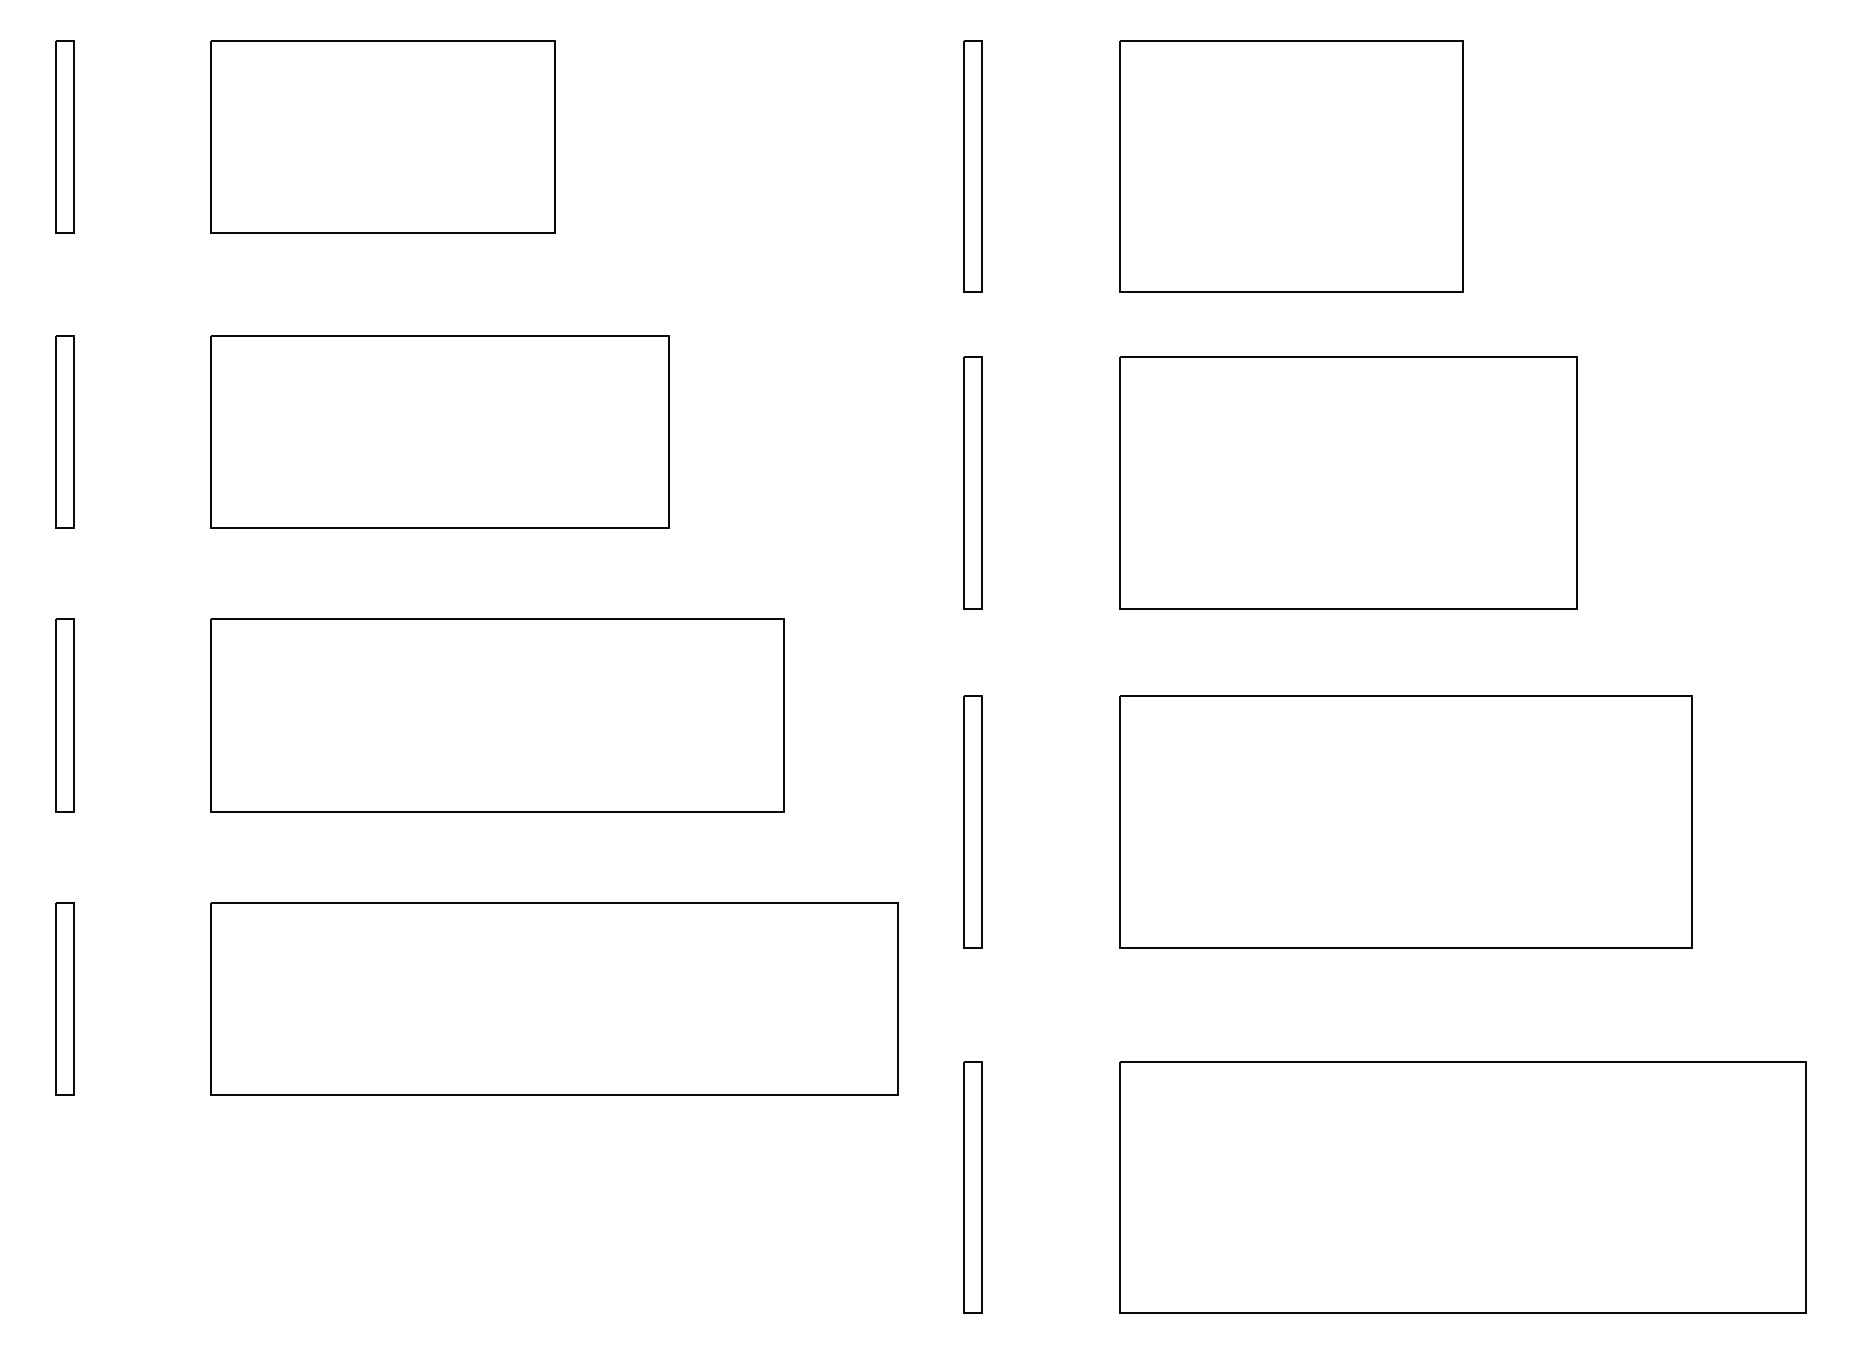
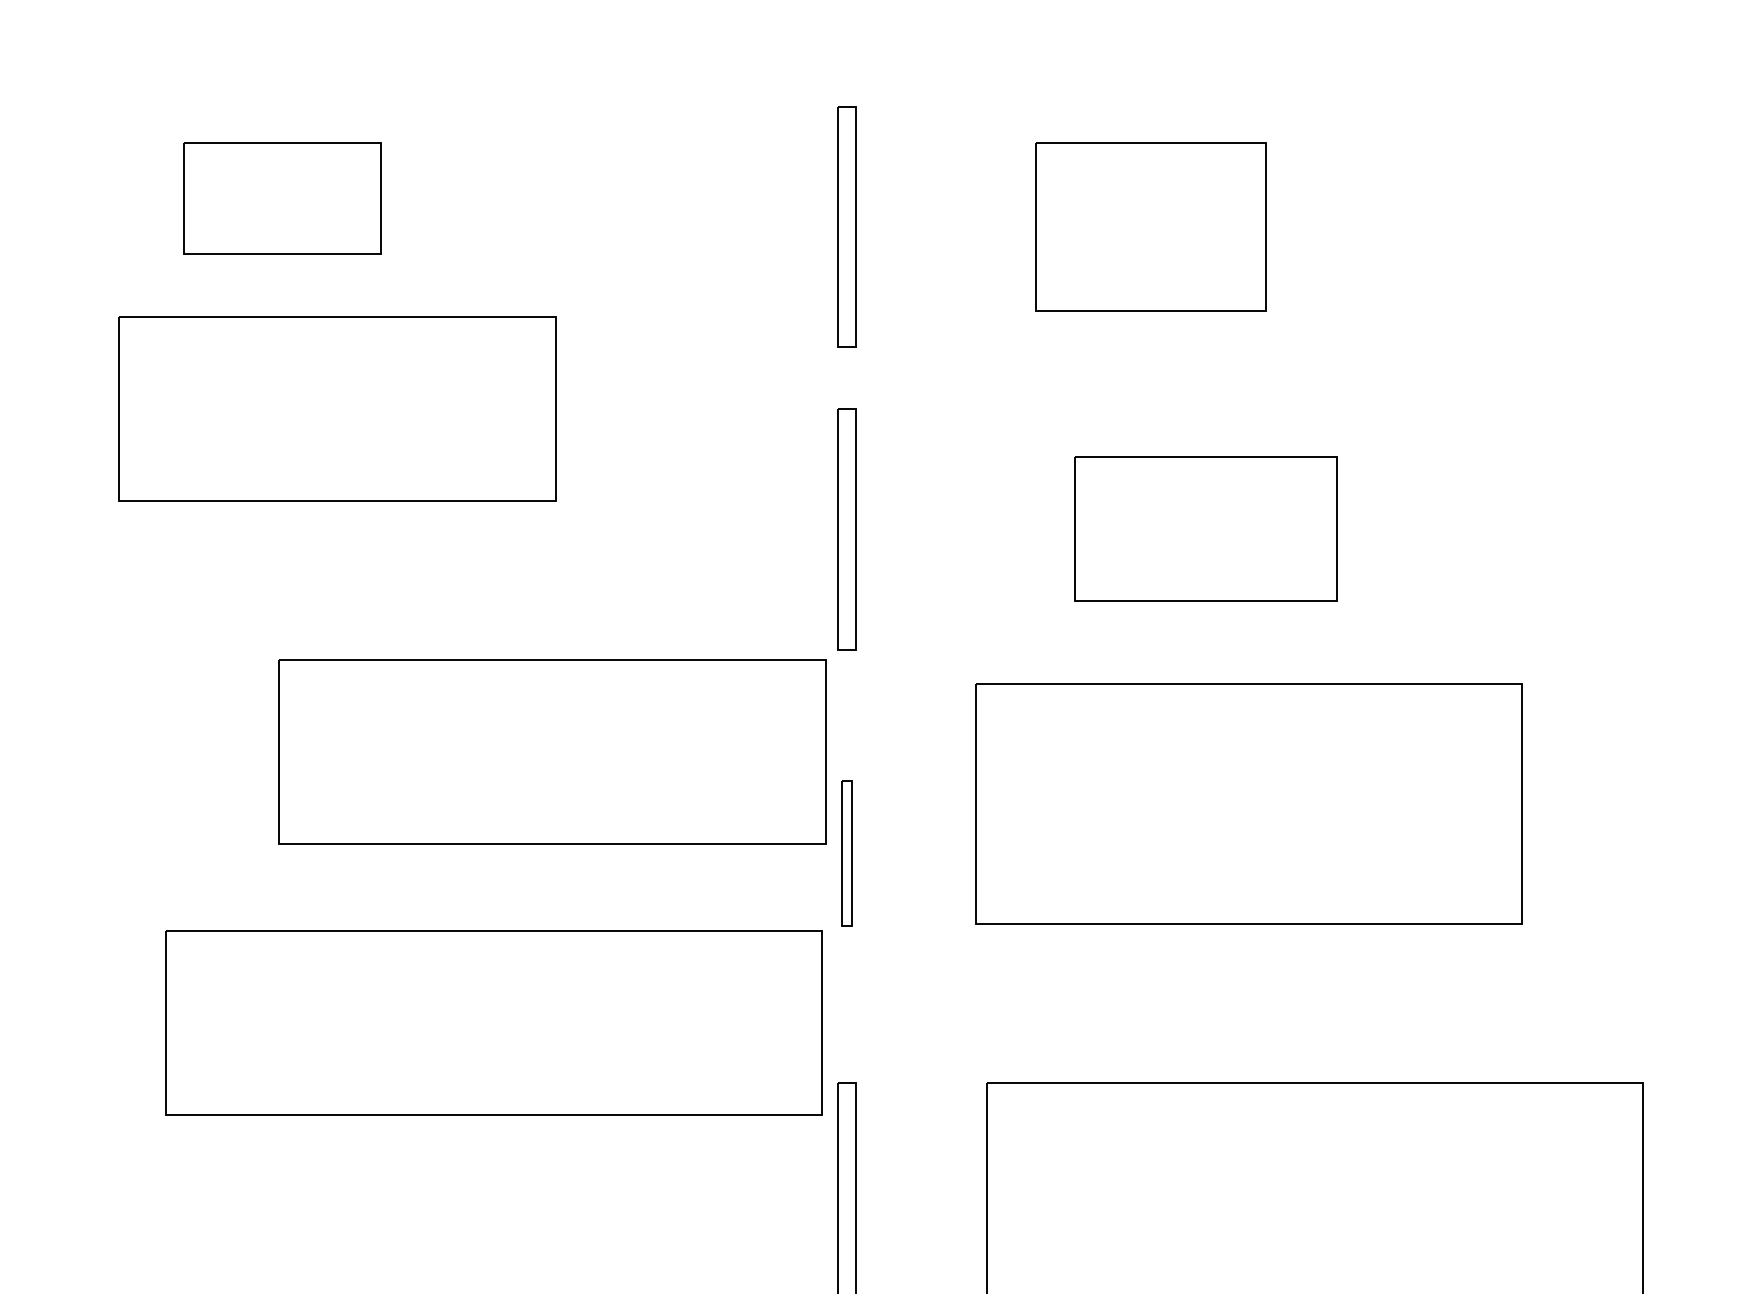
part: (382, 136) -> (282, 198), size x0.6
part: (1291, 166) -> (1151, 226), size x0.7
part: (439, 431) -> (336, 408), moved
part: (1348, 482) -> (1205, 528), size x0.6
part: (497, 715) -> (552, 751), moved
part: (972, 821) -> (846, 853), size x0.6
part: (1405, 821) -> (1248, 803), moved
part: (554, 998) -> (493, 1022), moved

